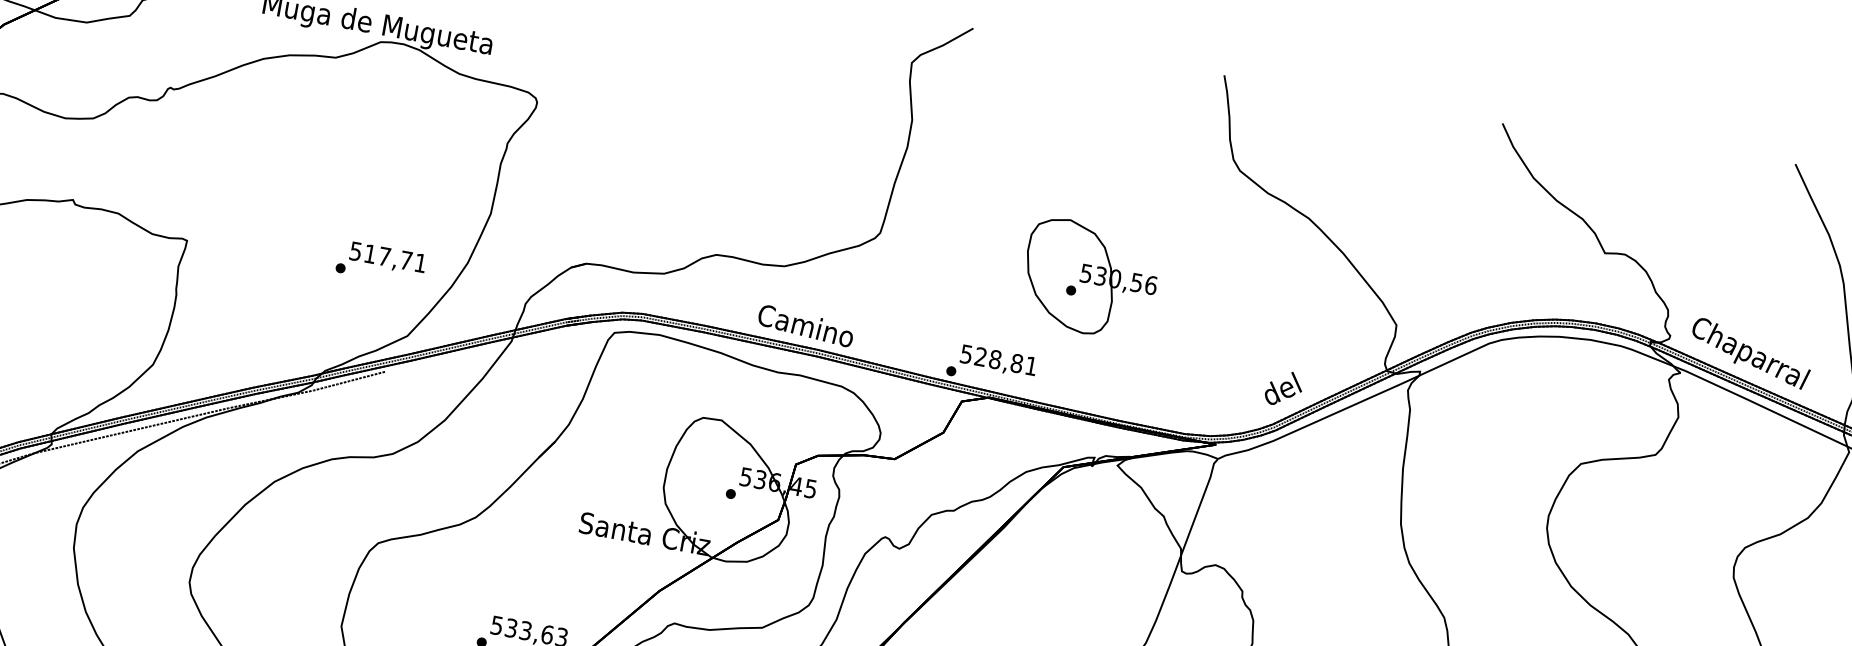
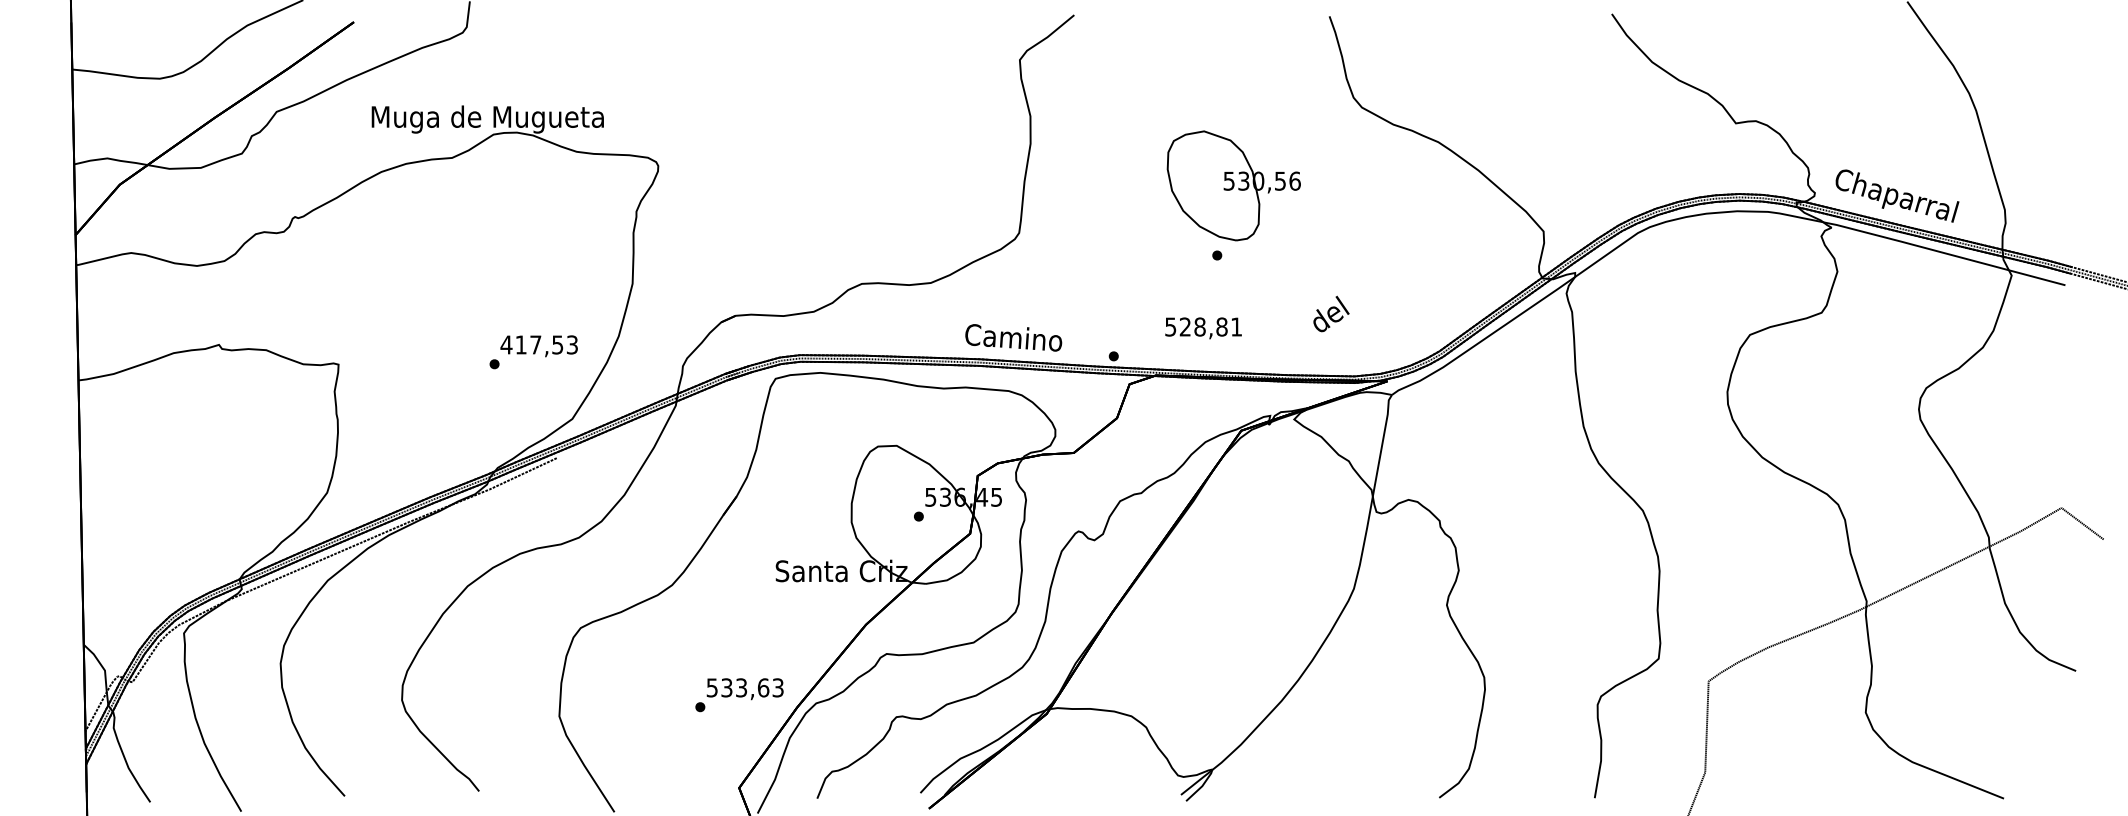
text: (387, 256) -> (538, 344), 517,71 -> 417,53
part: (1089, 278) -> (1233, 185), moved
text: (805, 325) -> (1013, 337), moved
text: (998, 361) -> (1203, 328), moved
text: (1284, 388) -> (1331, 313), moved

